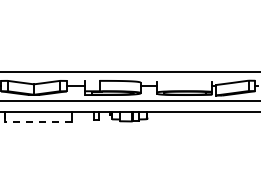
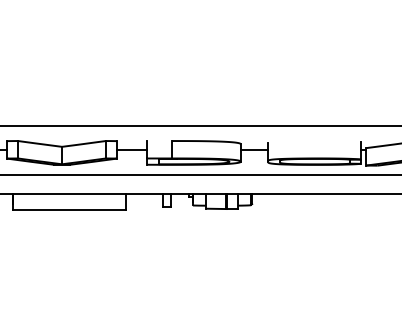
line: (38, 121) -> (69, 209), dashed -> solid

